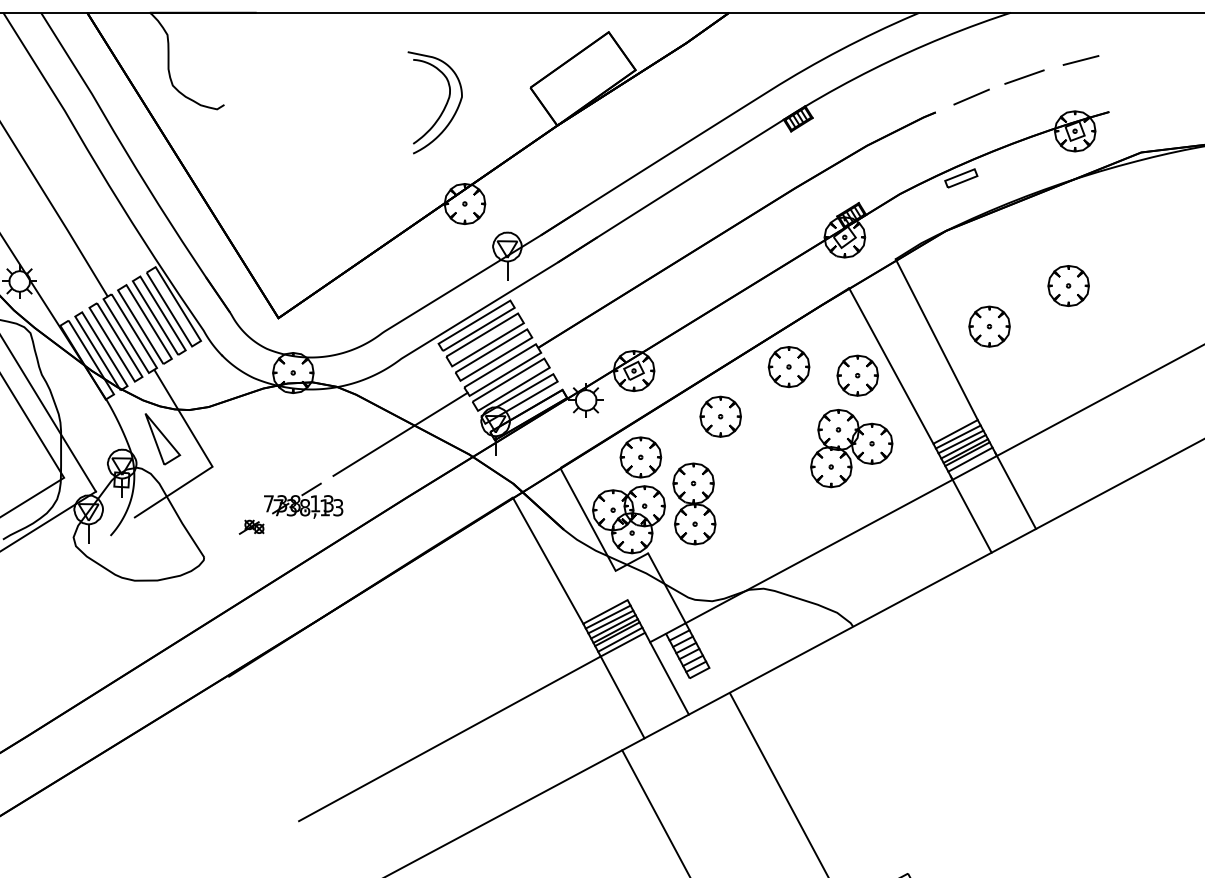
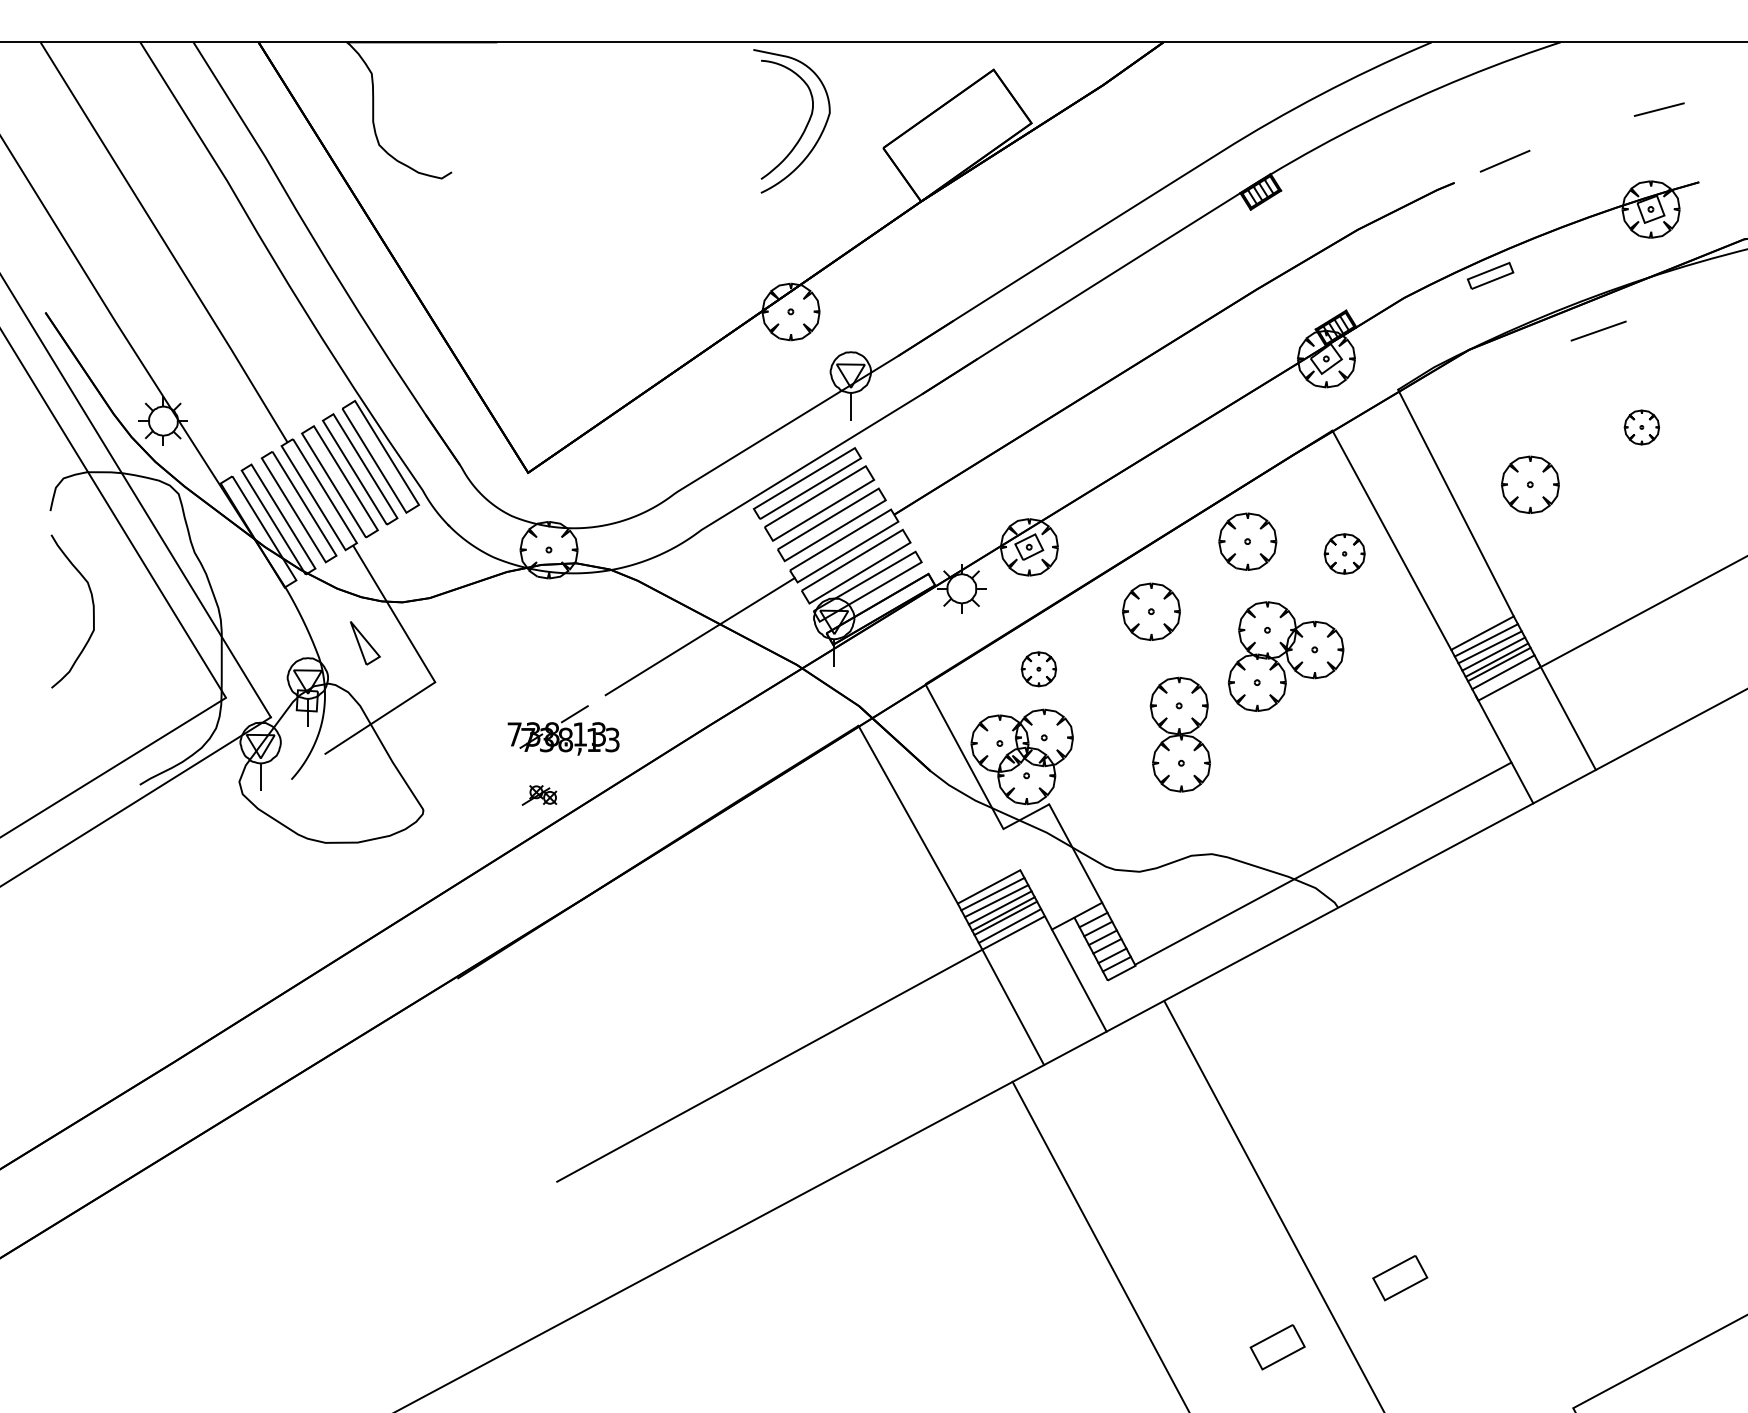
line: (1024, 76) -> (1598, 330), moved
part: (444, 107) -> (804, 128), moved
part: (1068, 286) -> (1641, 427), size x0.6
part: (857, 375) -> (1344, 553), size x0.7
part: (163, 438) -> (365, 642), size x0.6
part: (851, 448) -> (1285, 656), moved
part: (640, 457) -> (1038, 669), size x0.6
part: (693, 503) -> (1179, 734), moved
part: (251, 527) -> (539, 795), moved
line: (819, 551) -> (1323, 863), moved

